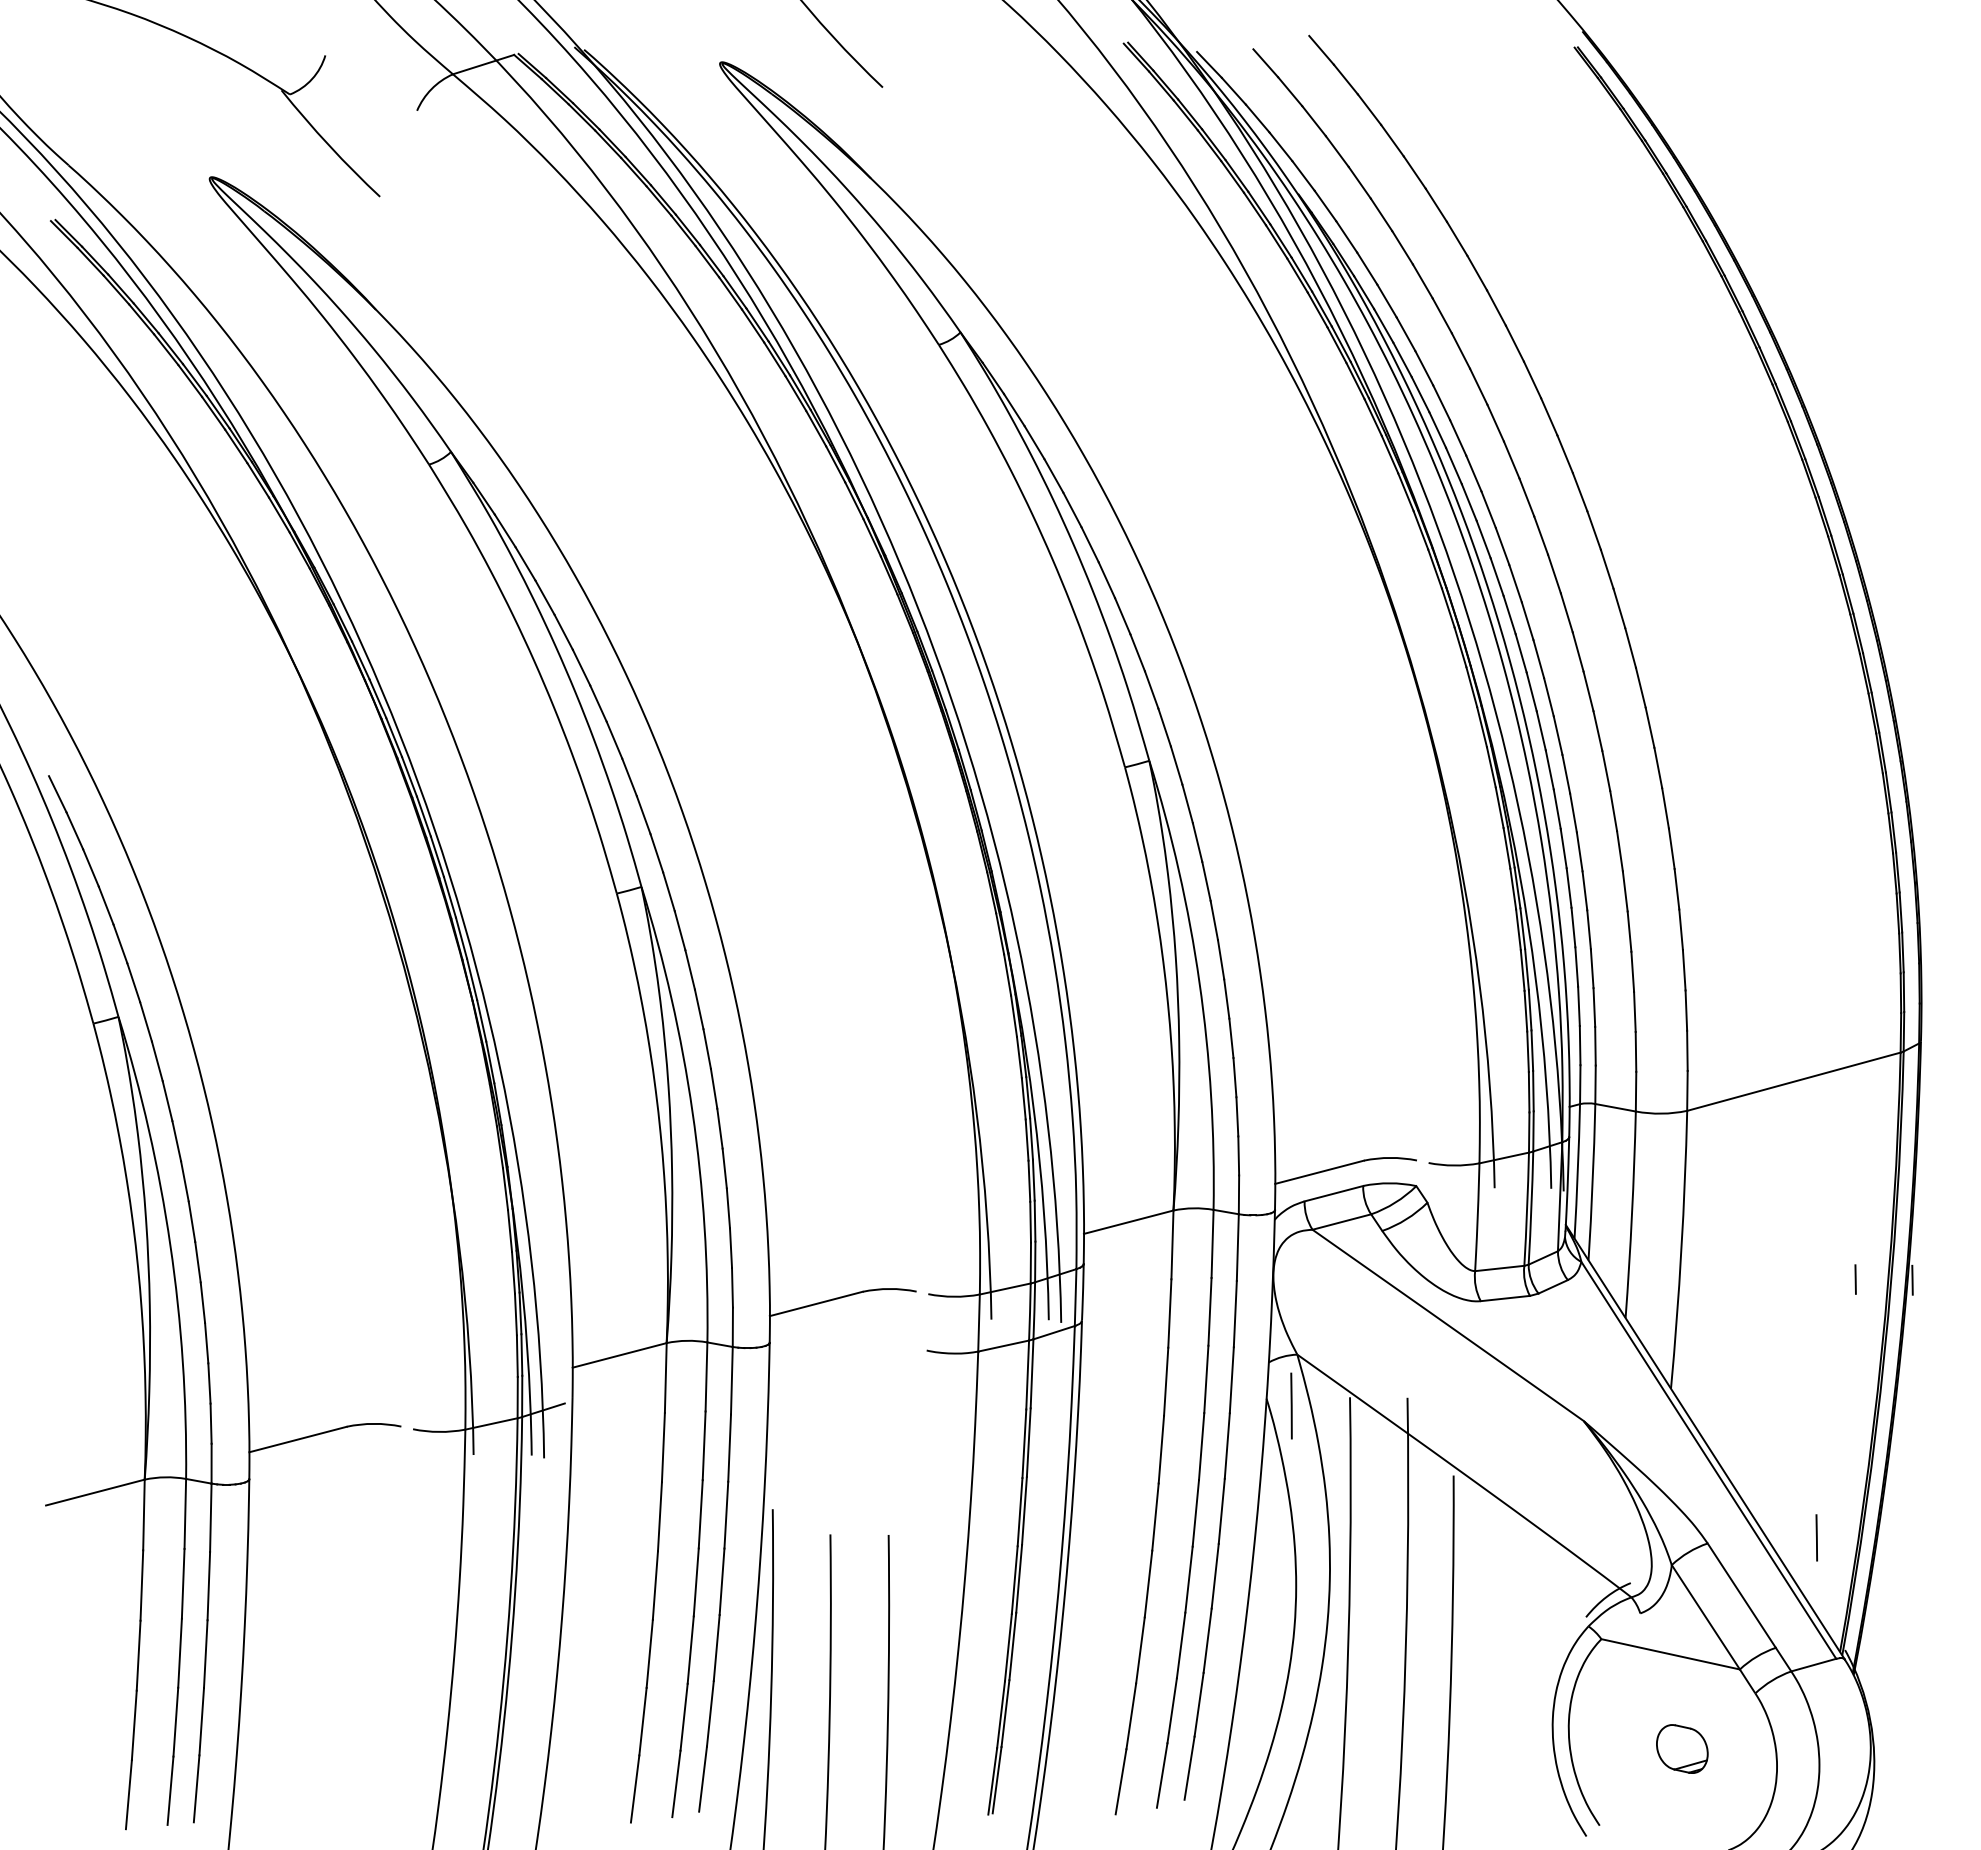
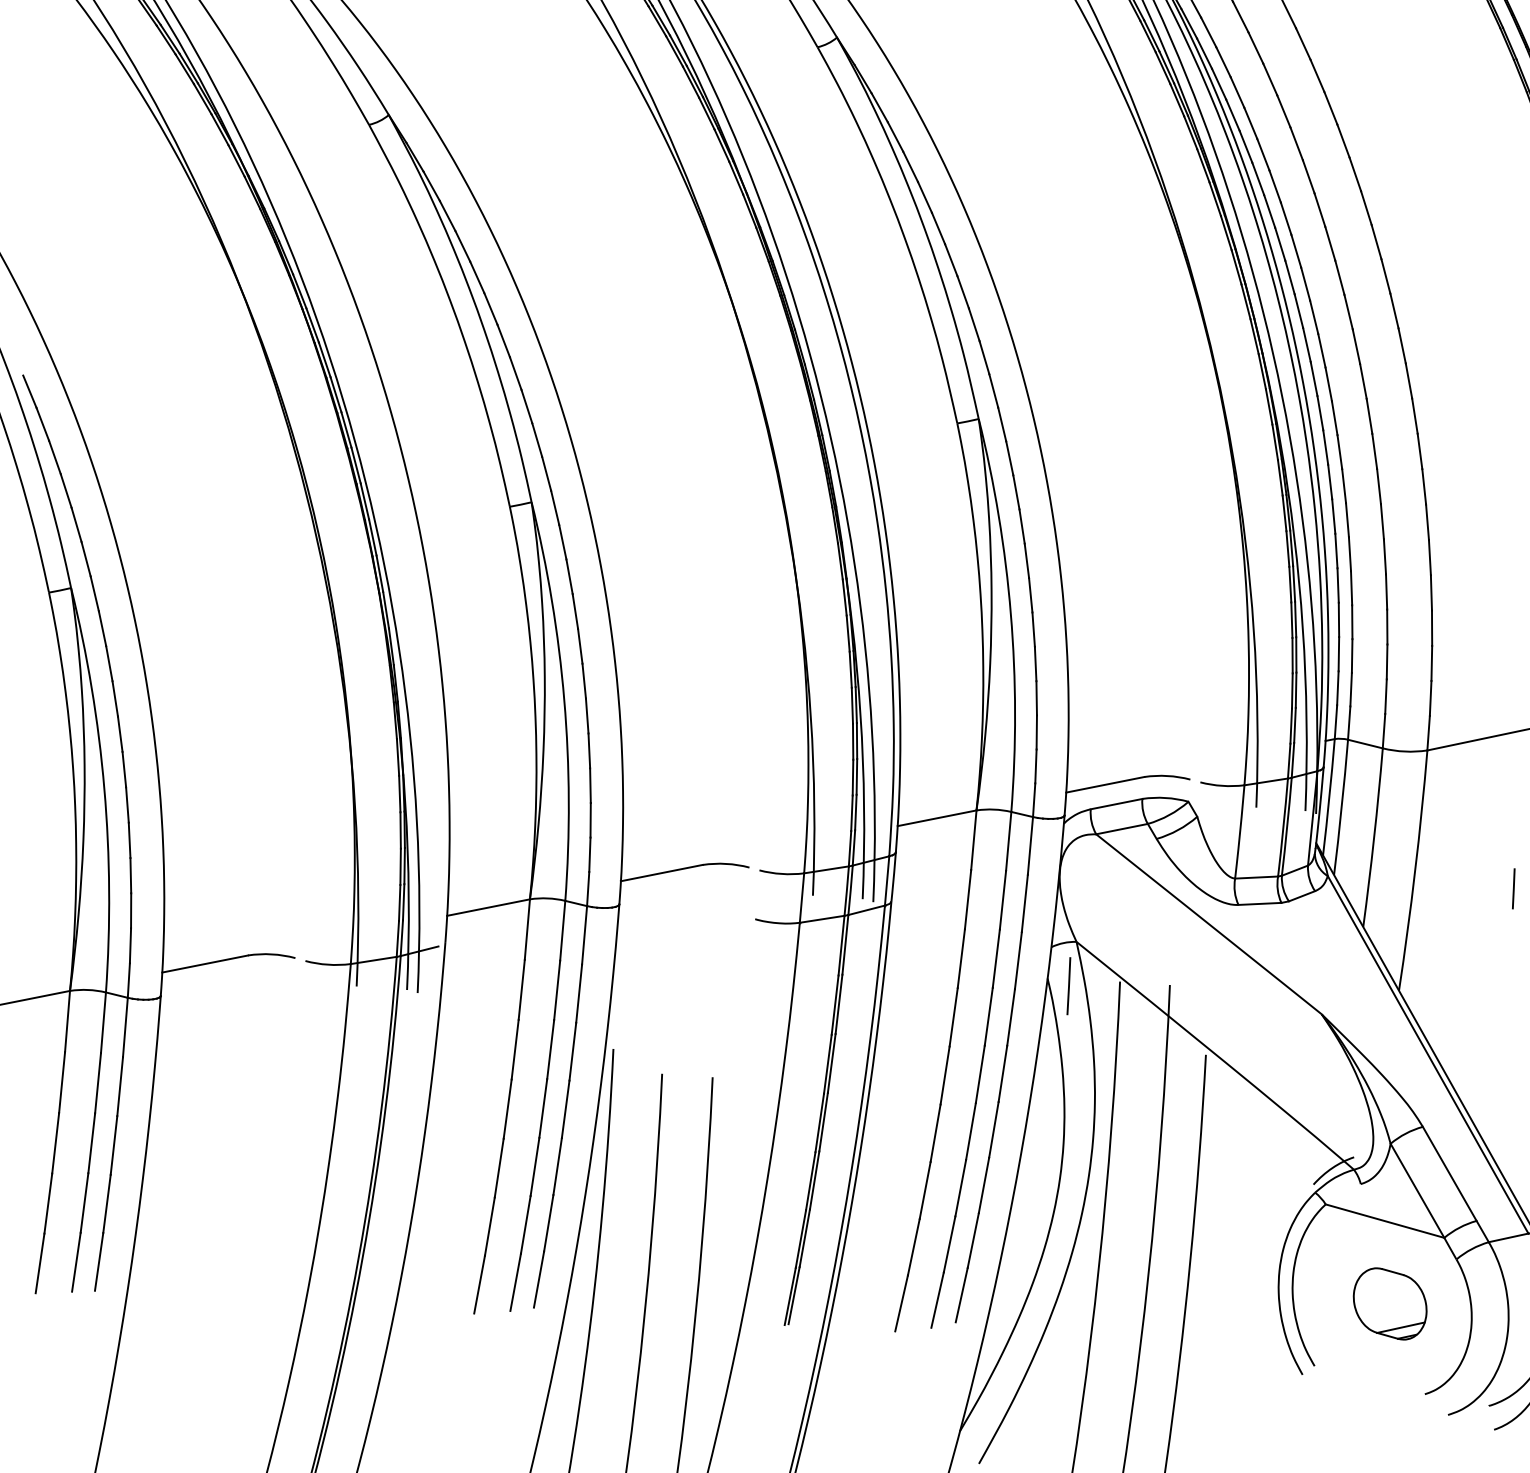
line: (1816, 1537) -> (1513, 888), moved
part: (1682, 1748) -> (1390, 1303), size x1.67

